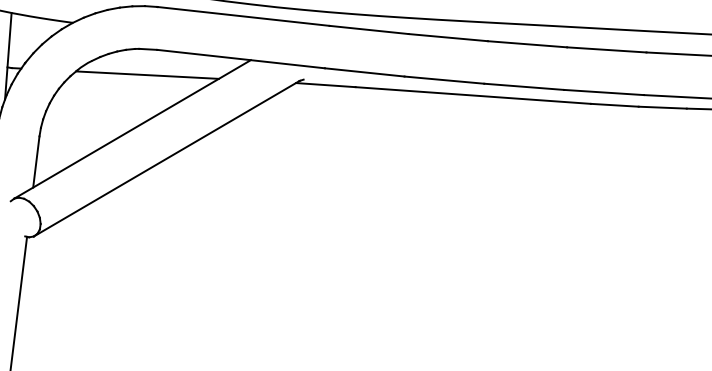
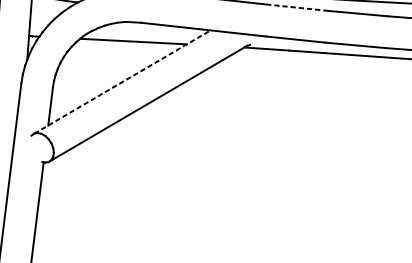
line: (369, 29) -> (299, 7), solid -> dashed
line: (132, 129) -> (122, 82), solid -> dashed

